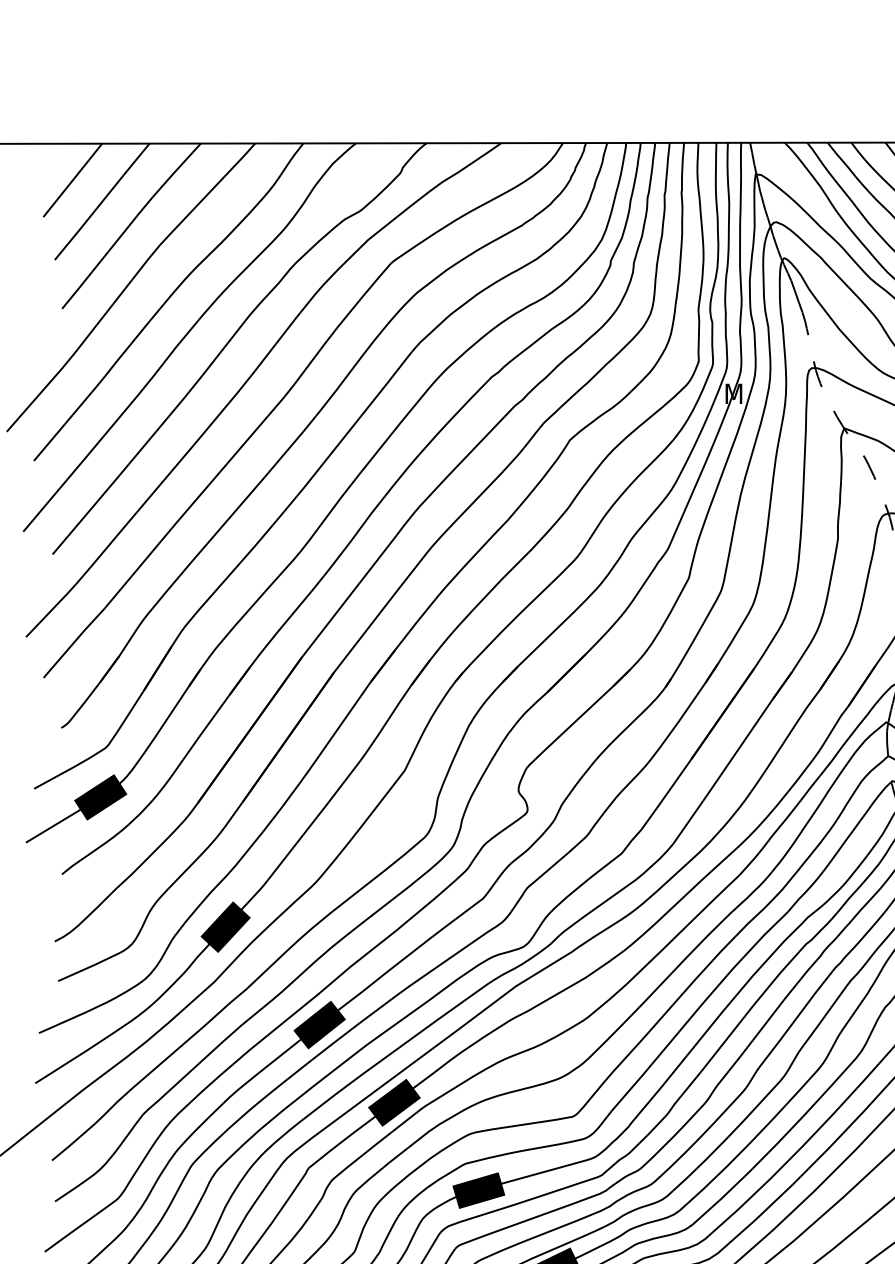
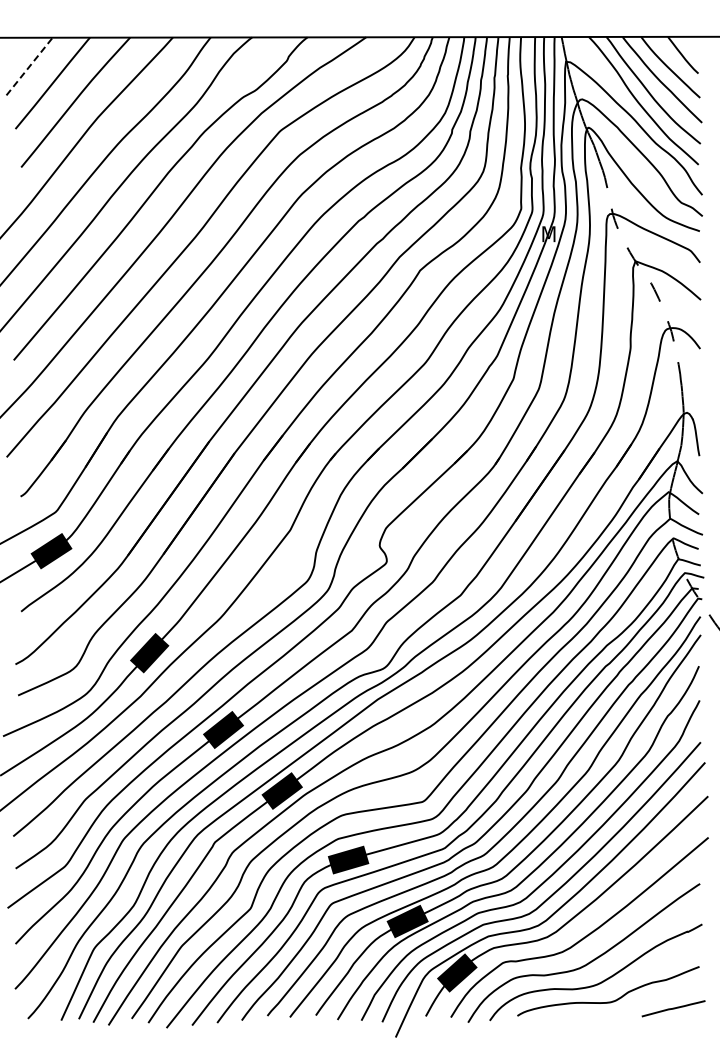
line: (72, 180) -> (29, 66), solid -> dashed

